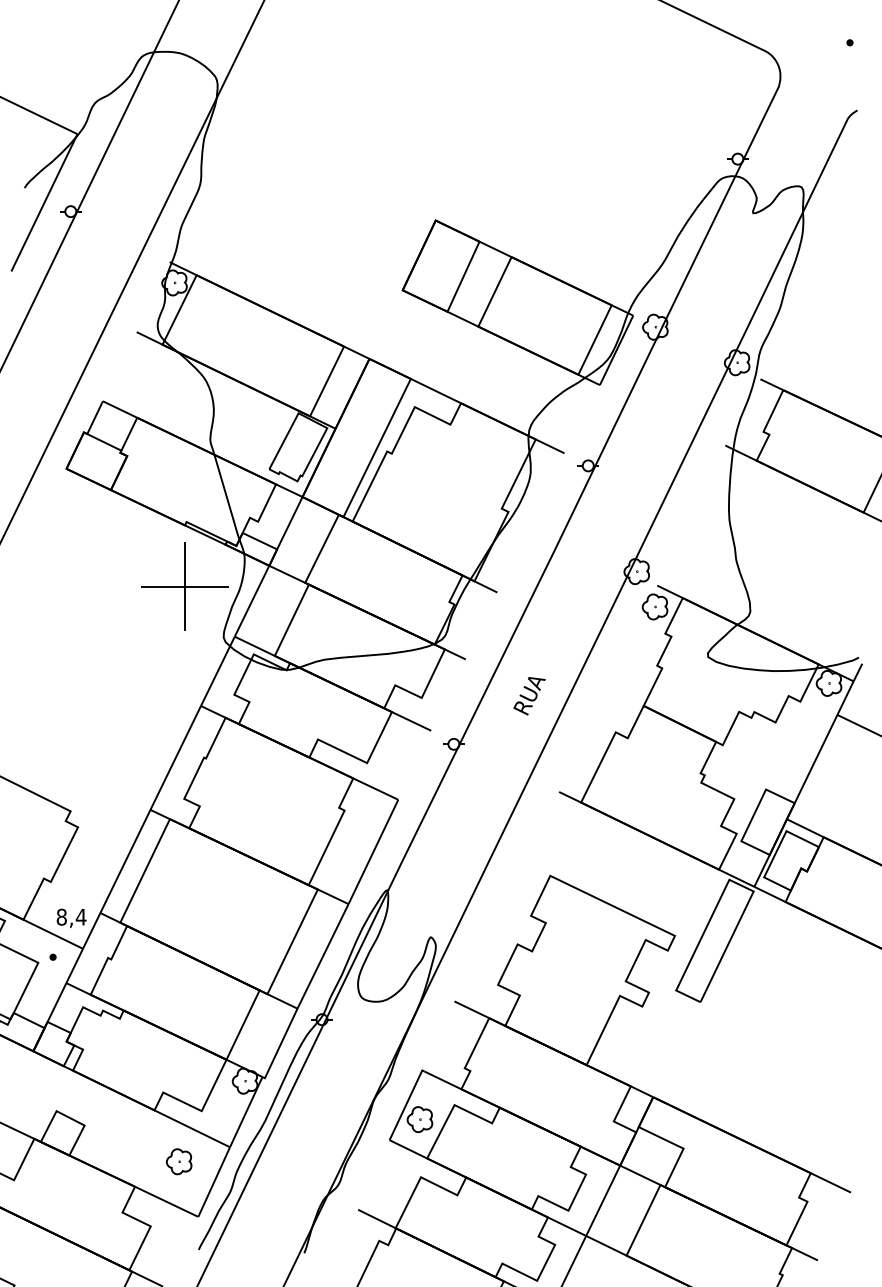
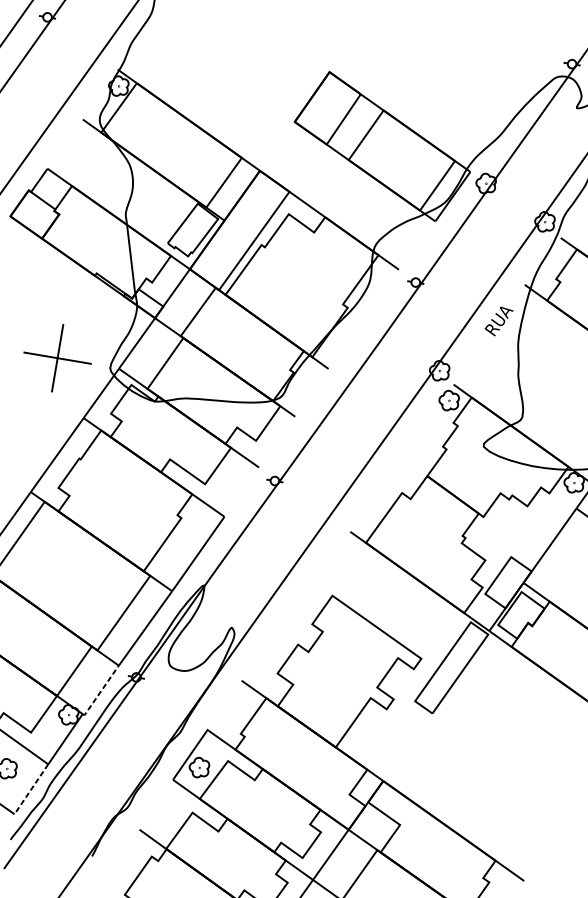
part: (184, 586) -> (57, 358), moved
text: (529, 696) -> (498, 321), moved
line: (280, 1044) -> (100, 691), solid -> dashed
line: (213, 1182) -> (30, 789), solid -> dashed

